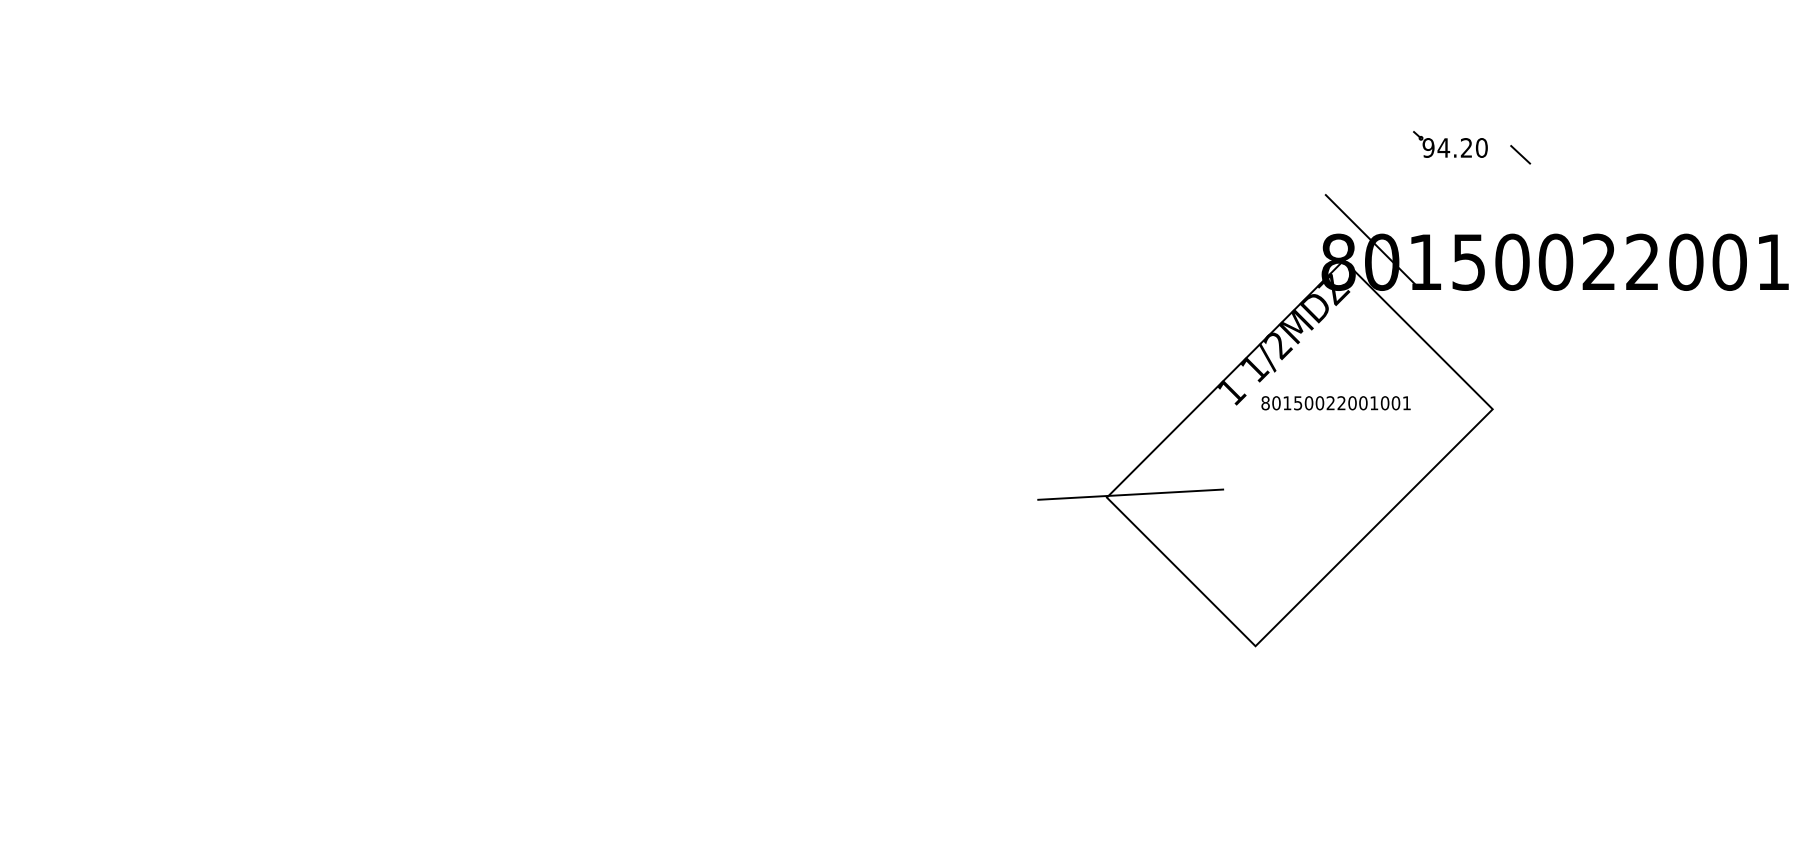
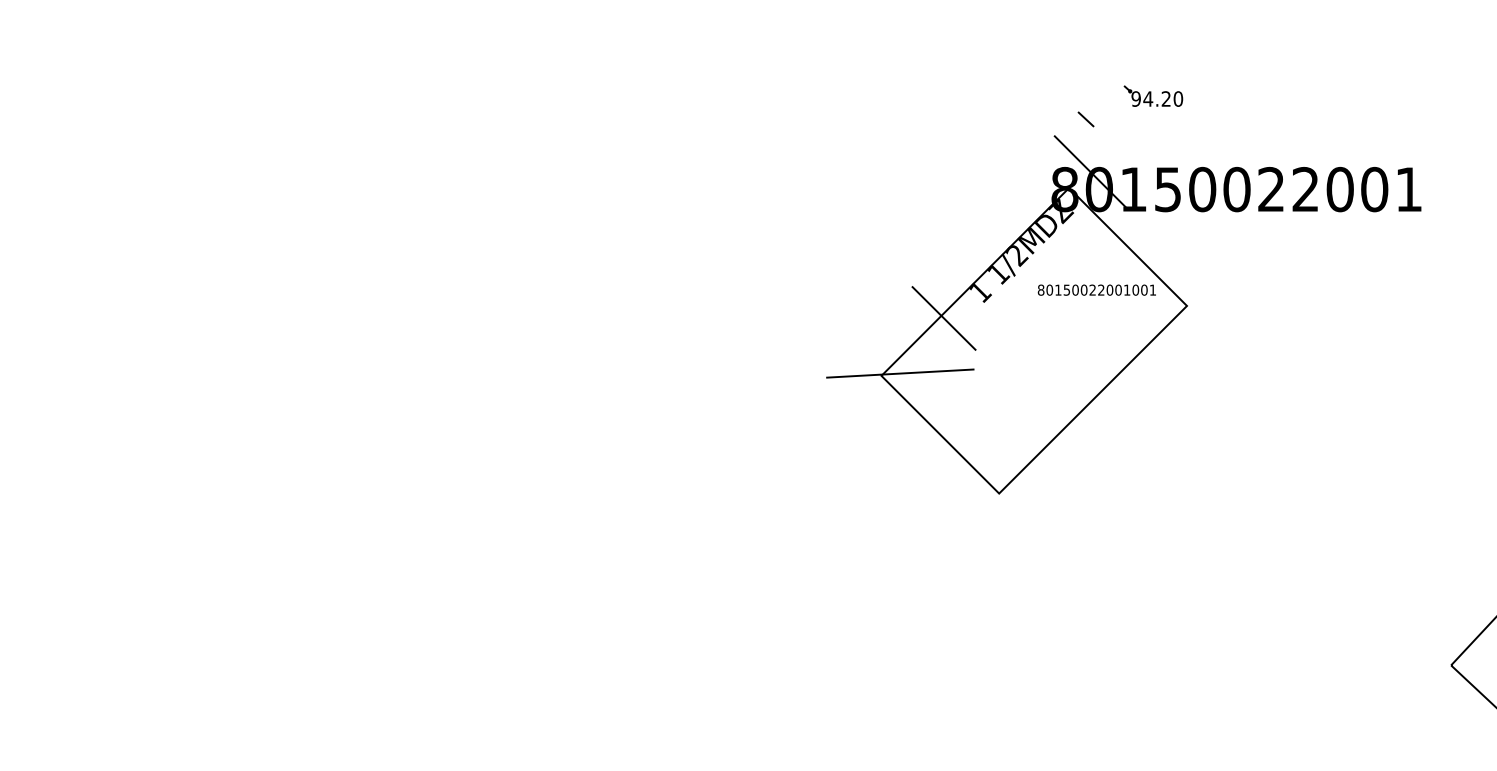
line: (1519, 154) -> (1085, 119), moved
text: (1335, 402) -> (1096, 289), moved
line: (1185, 425) -> (943, 318), added

